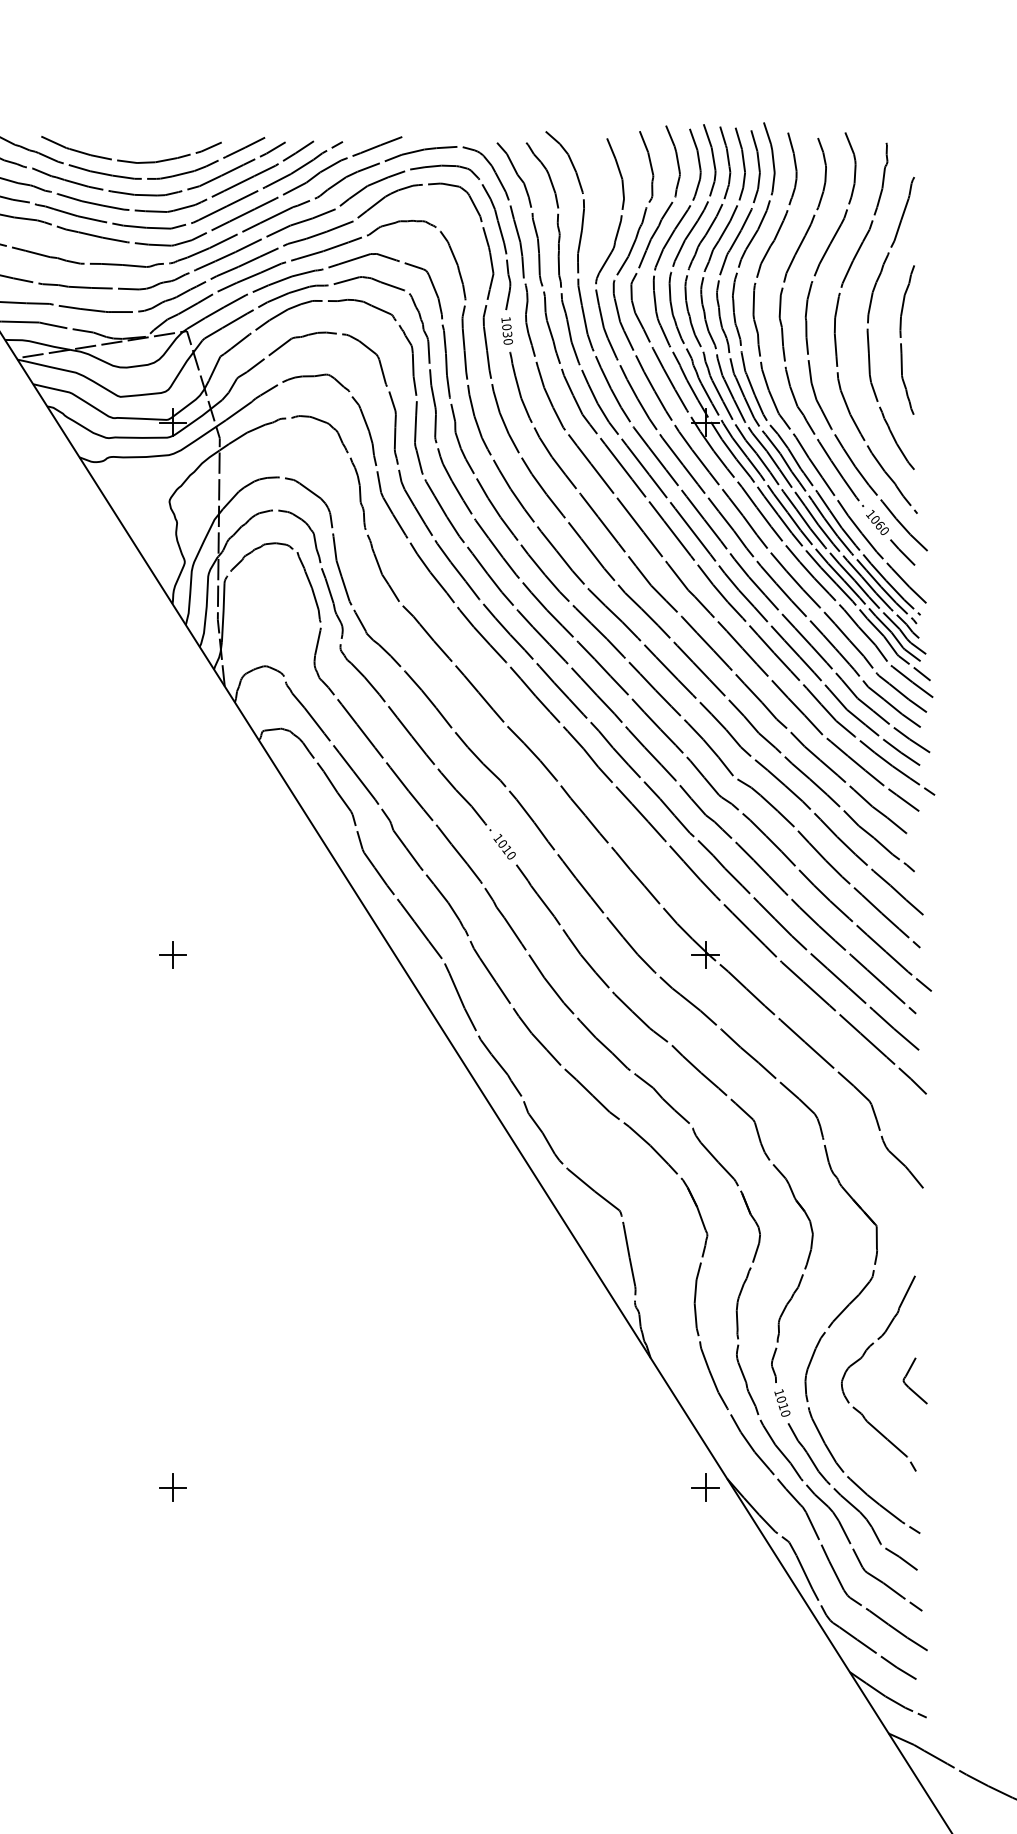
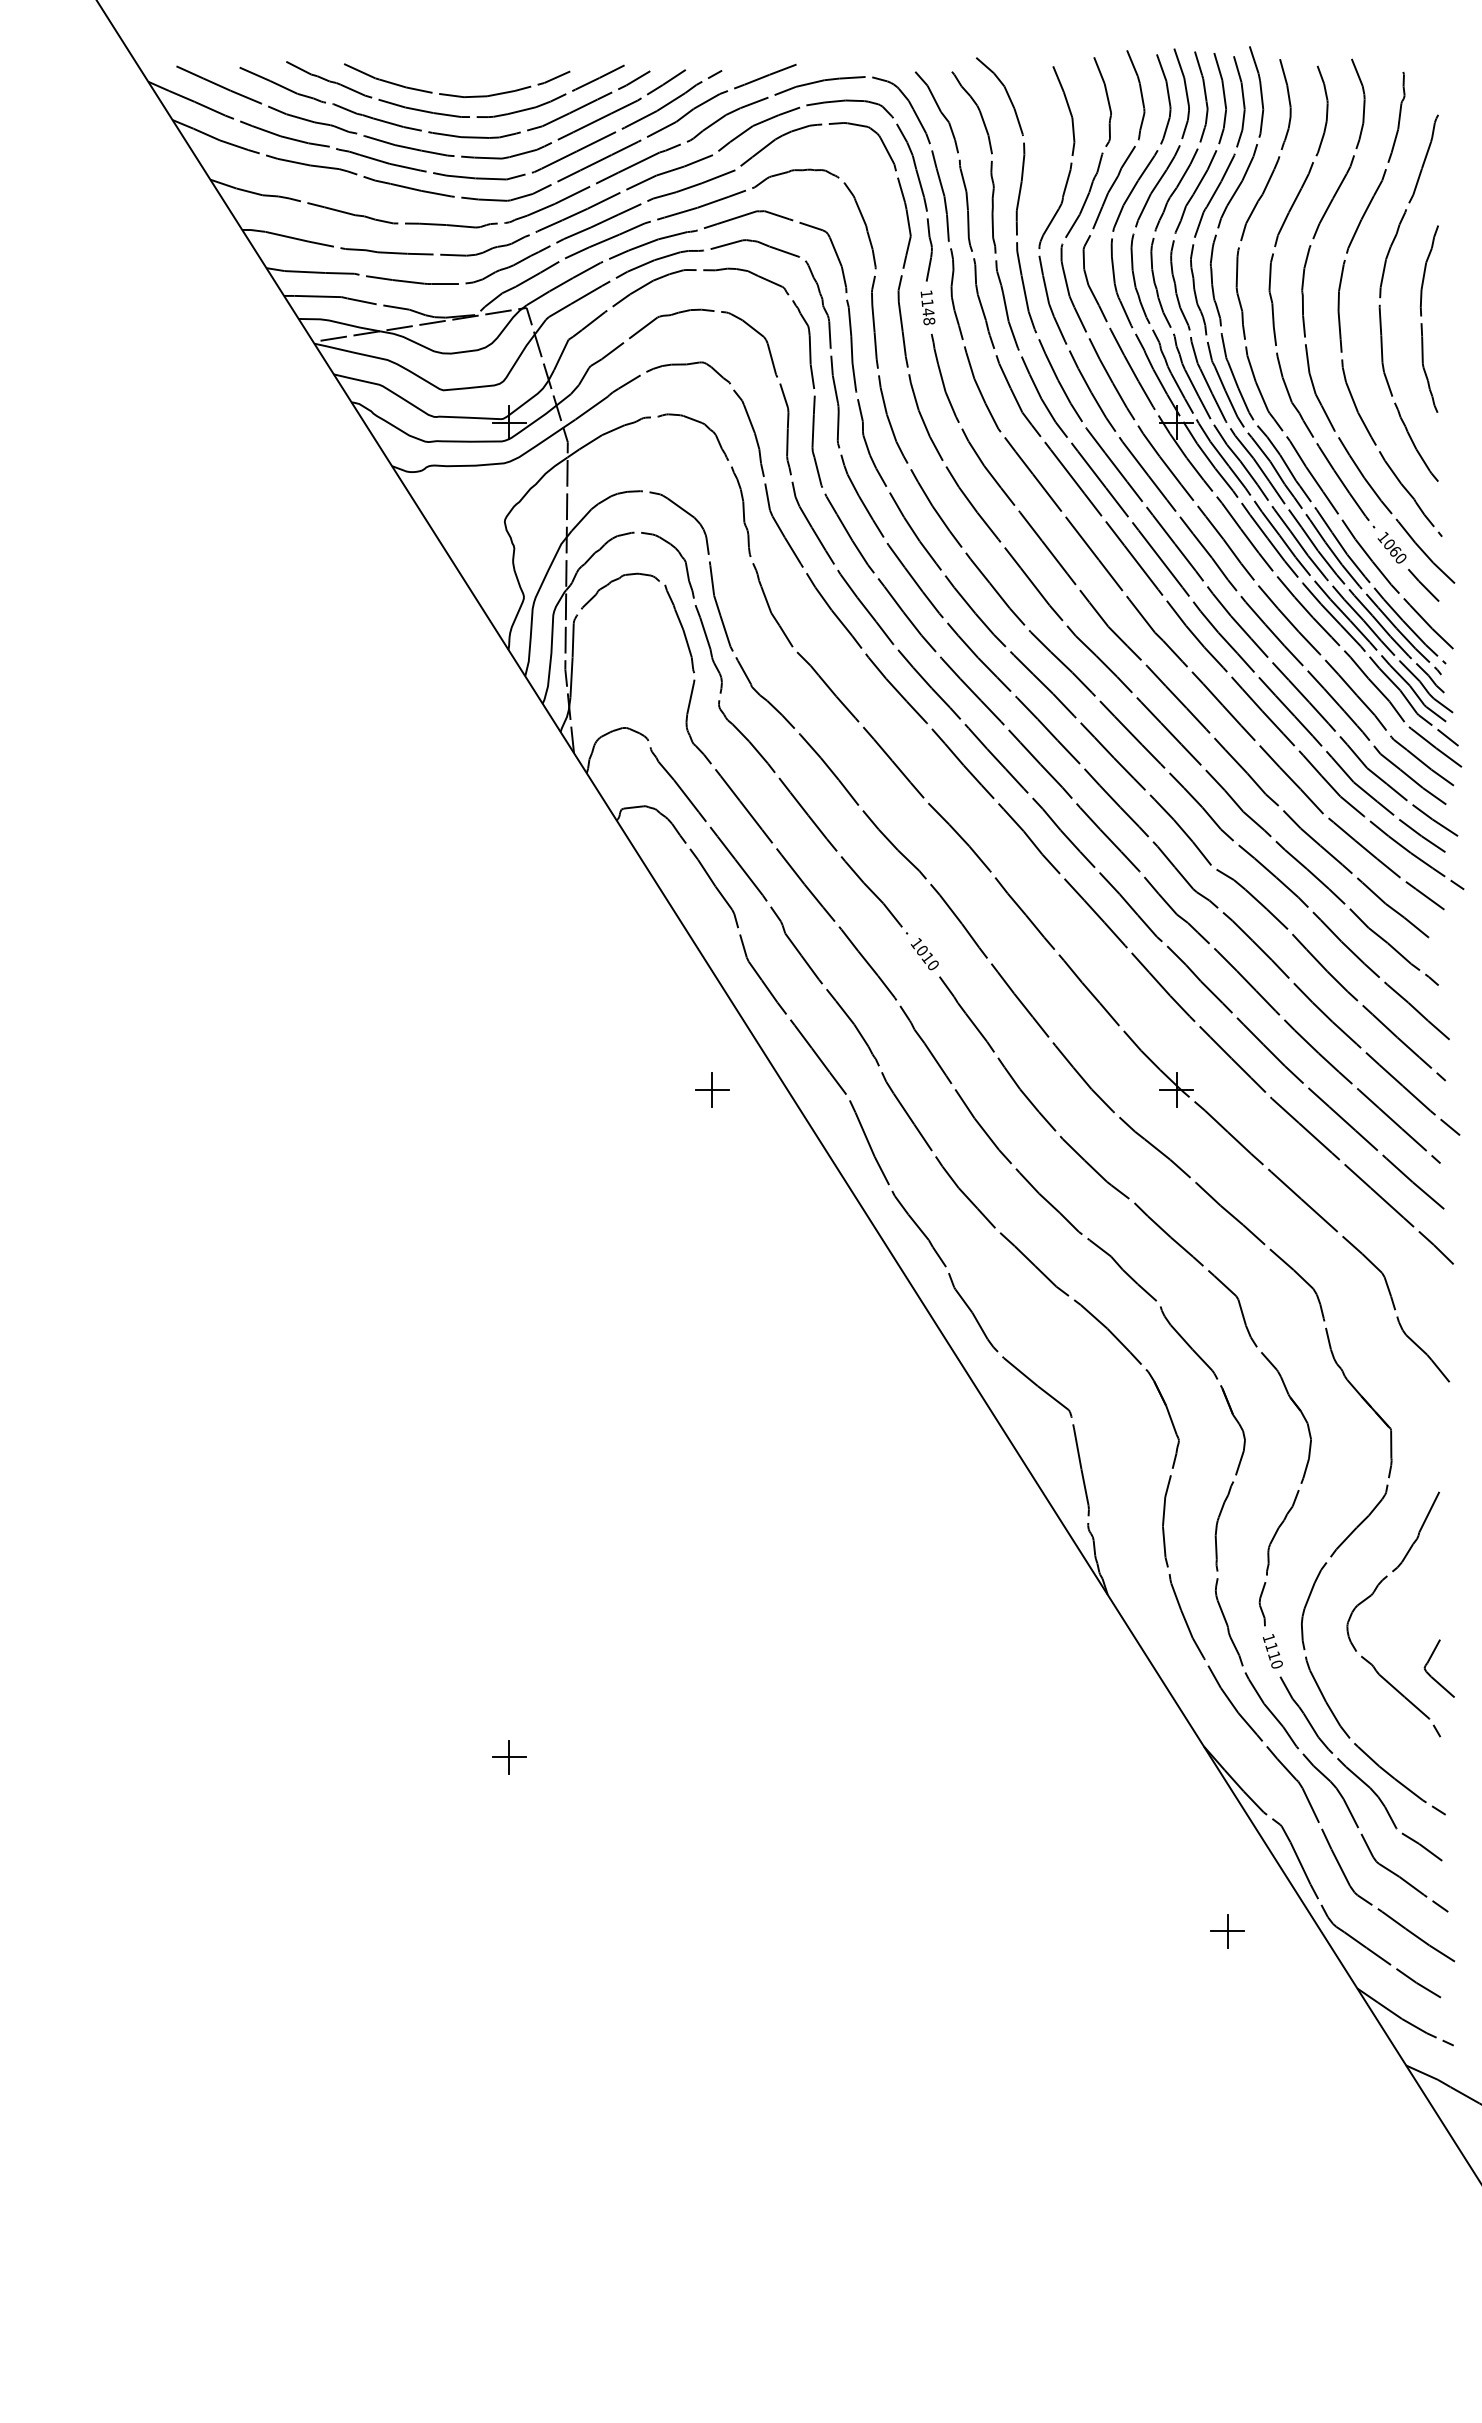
text: (507, 334) -> (928, 312), 1030 -> 1148
part: (173, 954) -> (712, 1089), moved
curve: (908, 1386) -> (1431, 1675), moved
text: (781, 1399) -> (1271, 1646), 1010 -> 1110
part: (705, 1487) -> (1227, 1931), moved

